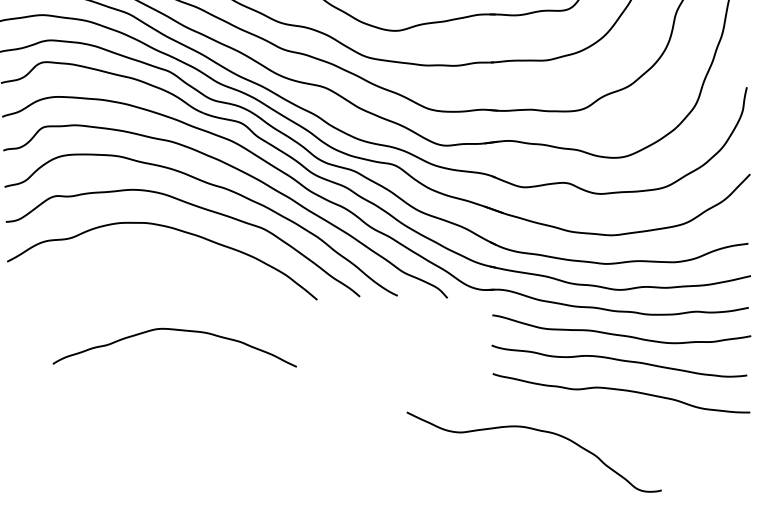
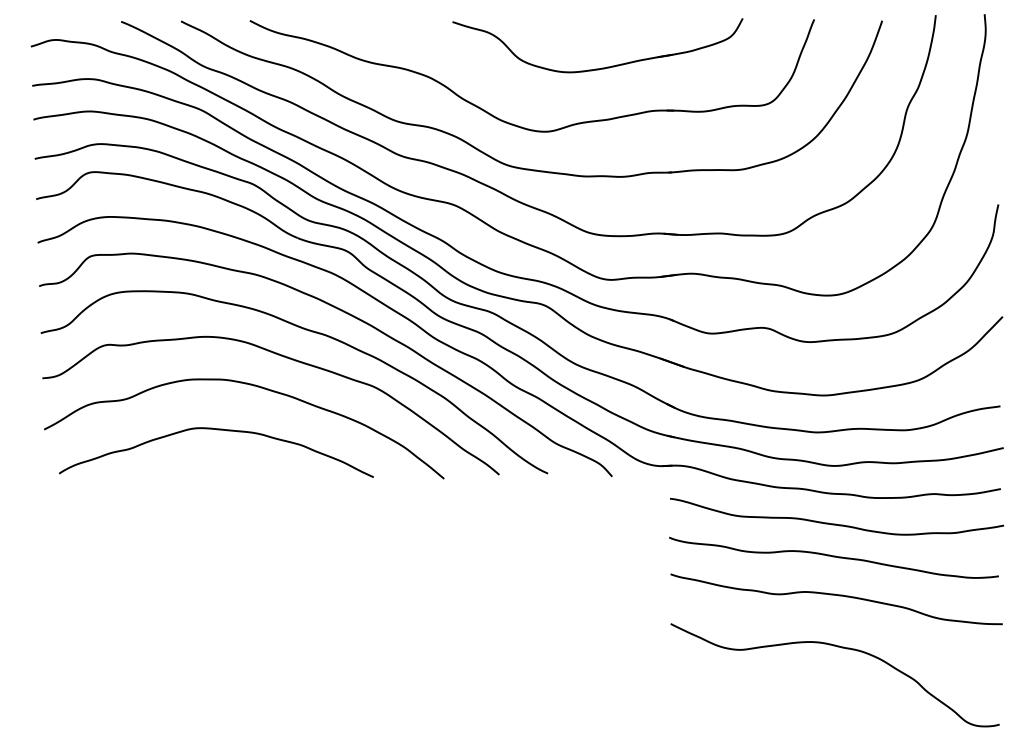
curve: (174, 330) -> (216, 430), moved
curve: (539, 431) -> (841, 648), moved

